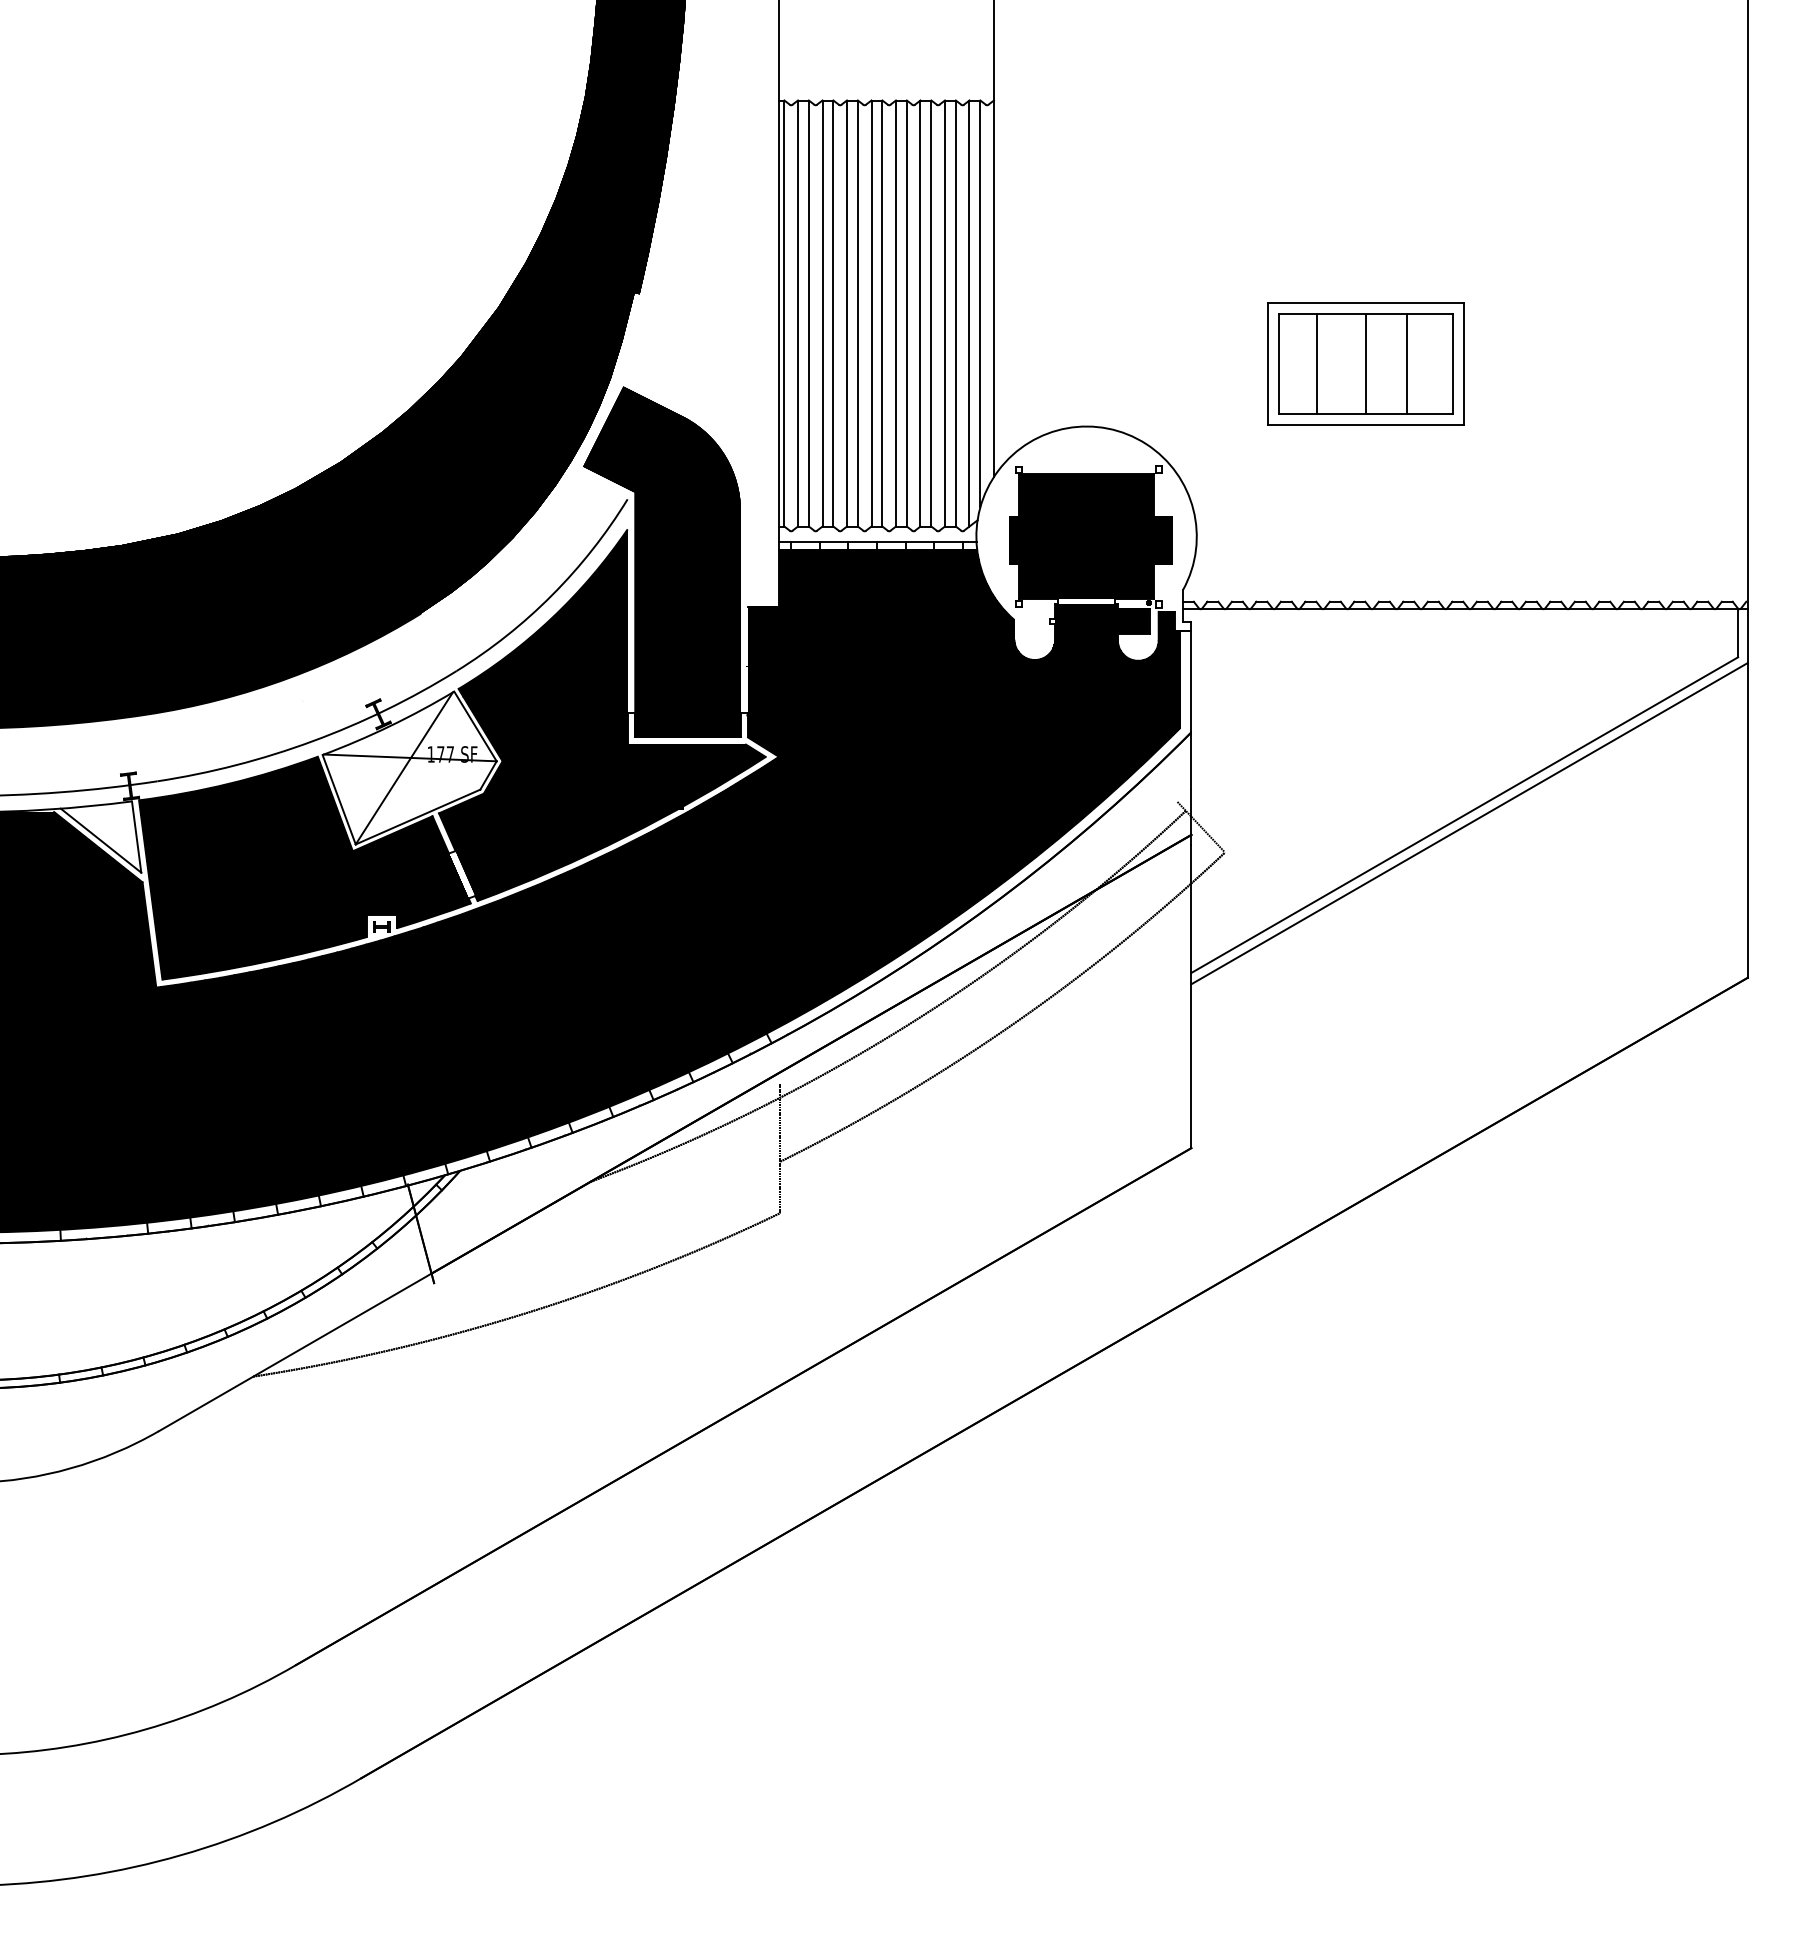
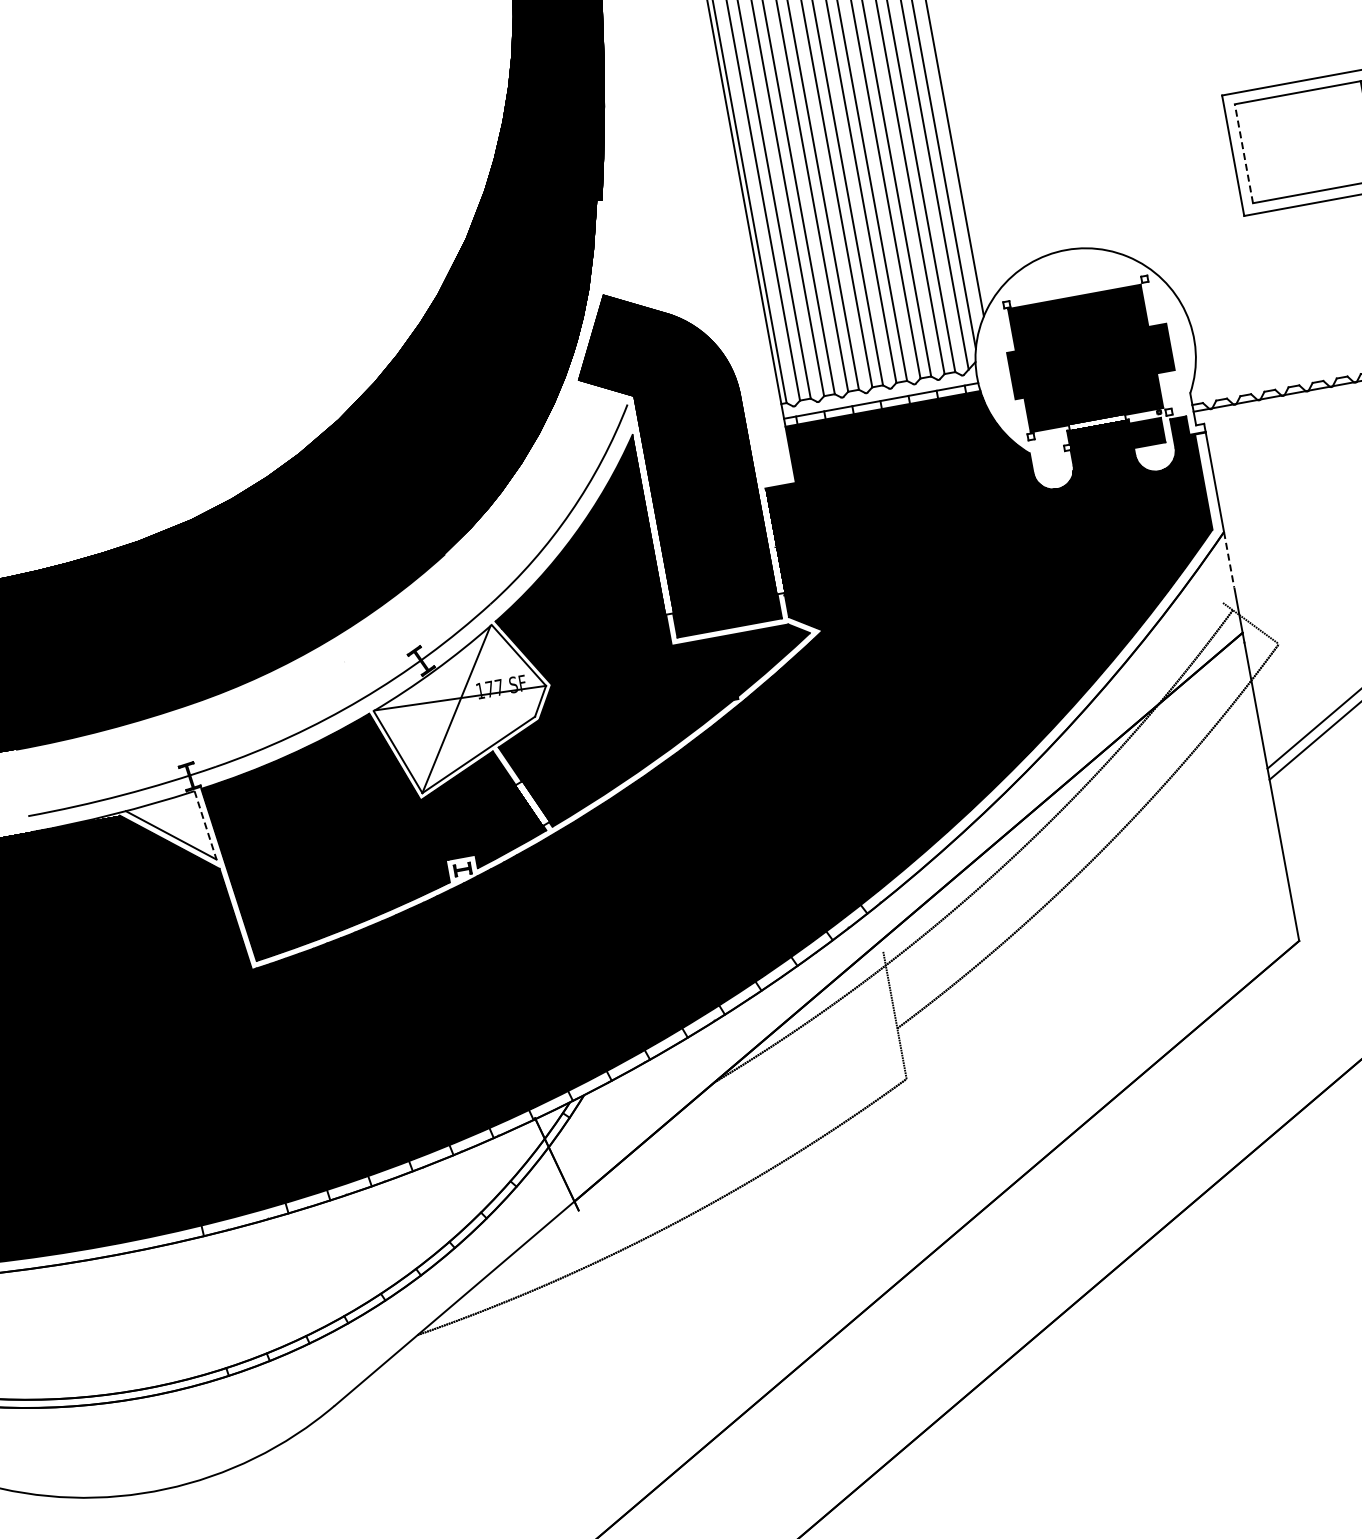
line: (1279, 363) -> (1244, 153), solid -> dashed
line: (1317, 363) -> (1281, 146), removed
line: (1366, 363) -> (1329, 137), removed
line: (1191, 761) -> (1229, 560), solid -> dashed
line: (136, 837) -> (205, 825), solid -> dashed

